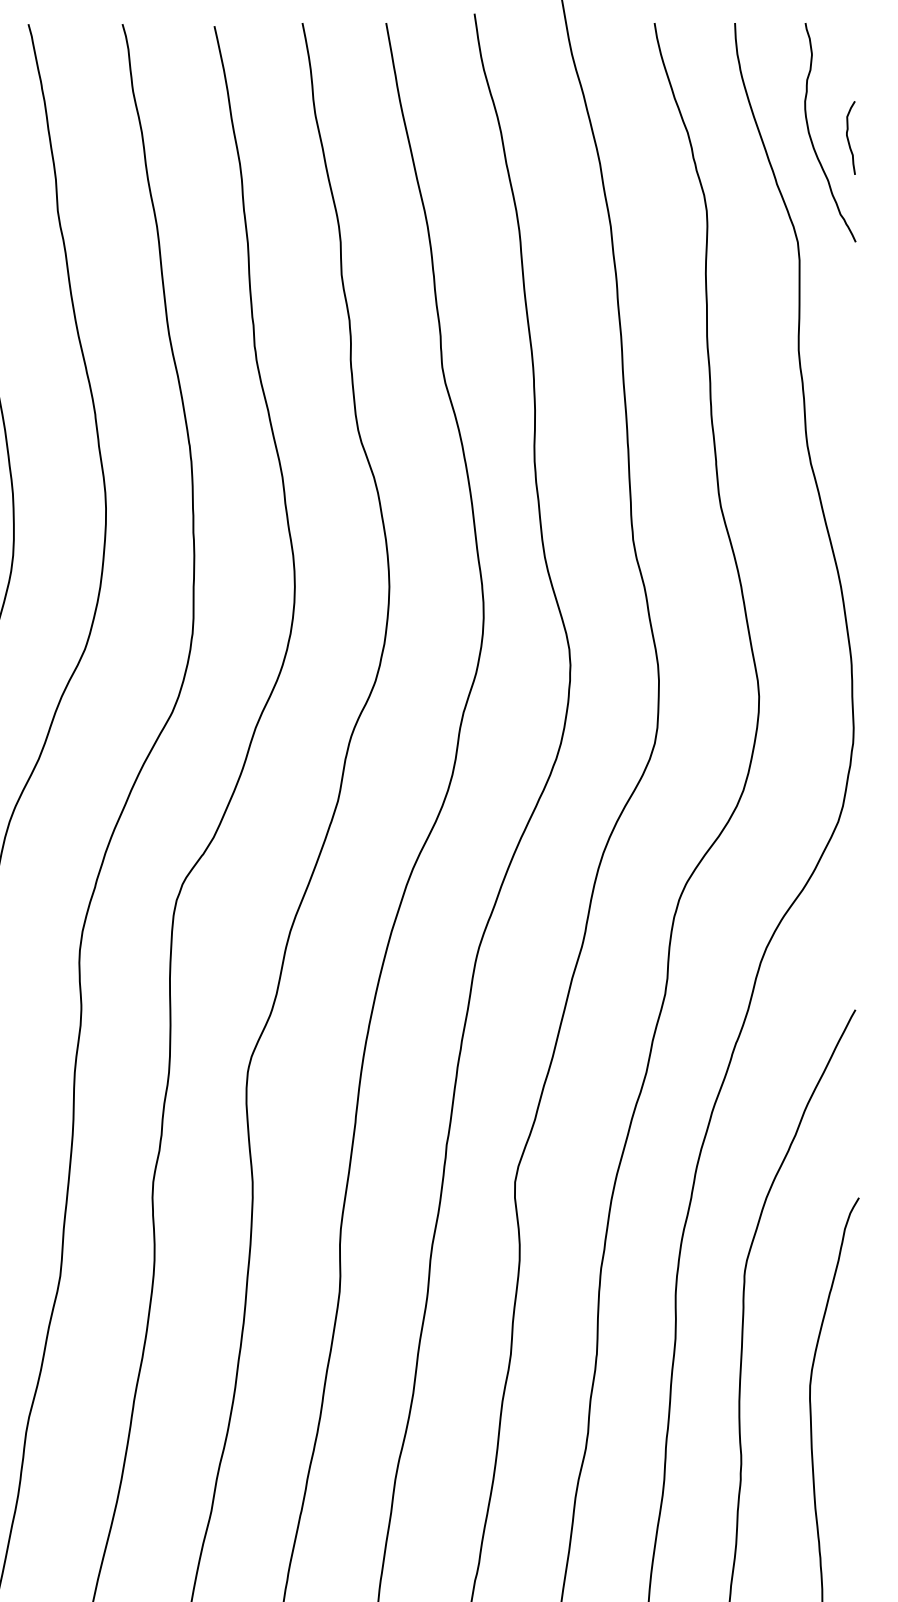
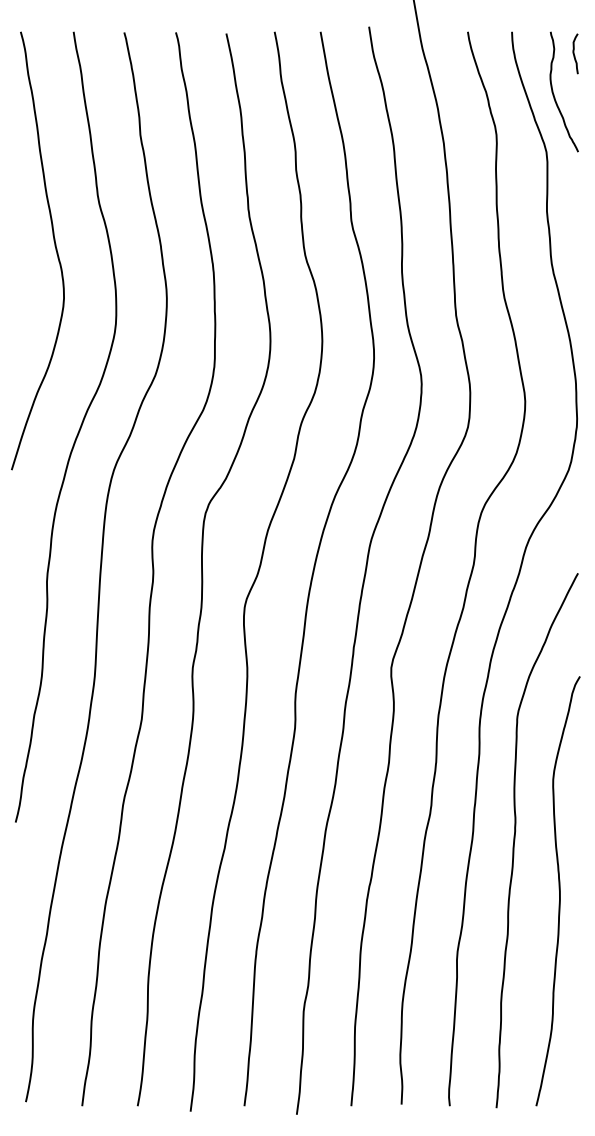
curve: (848, 137) -> (574, 53), moved

